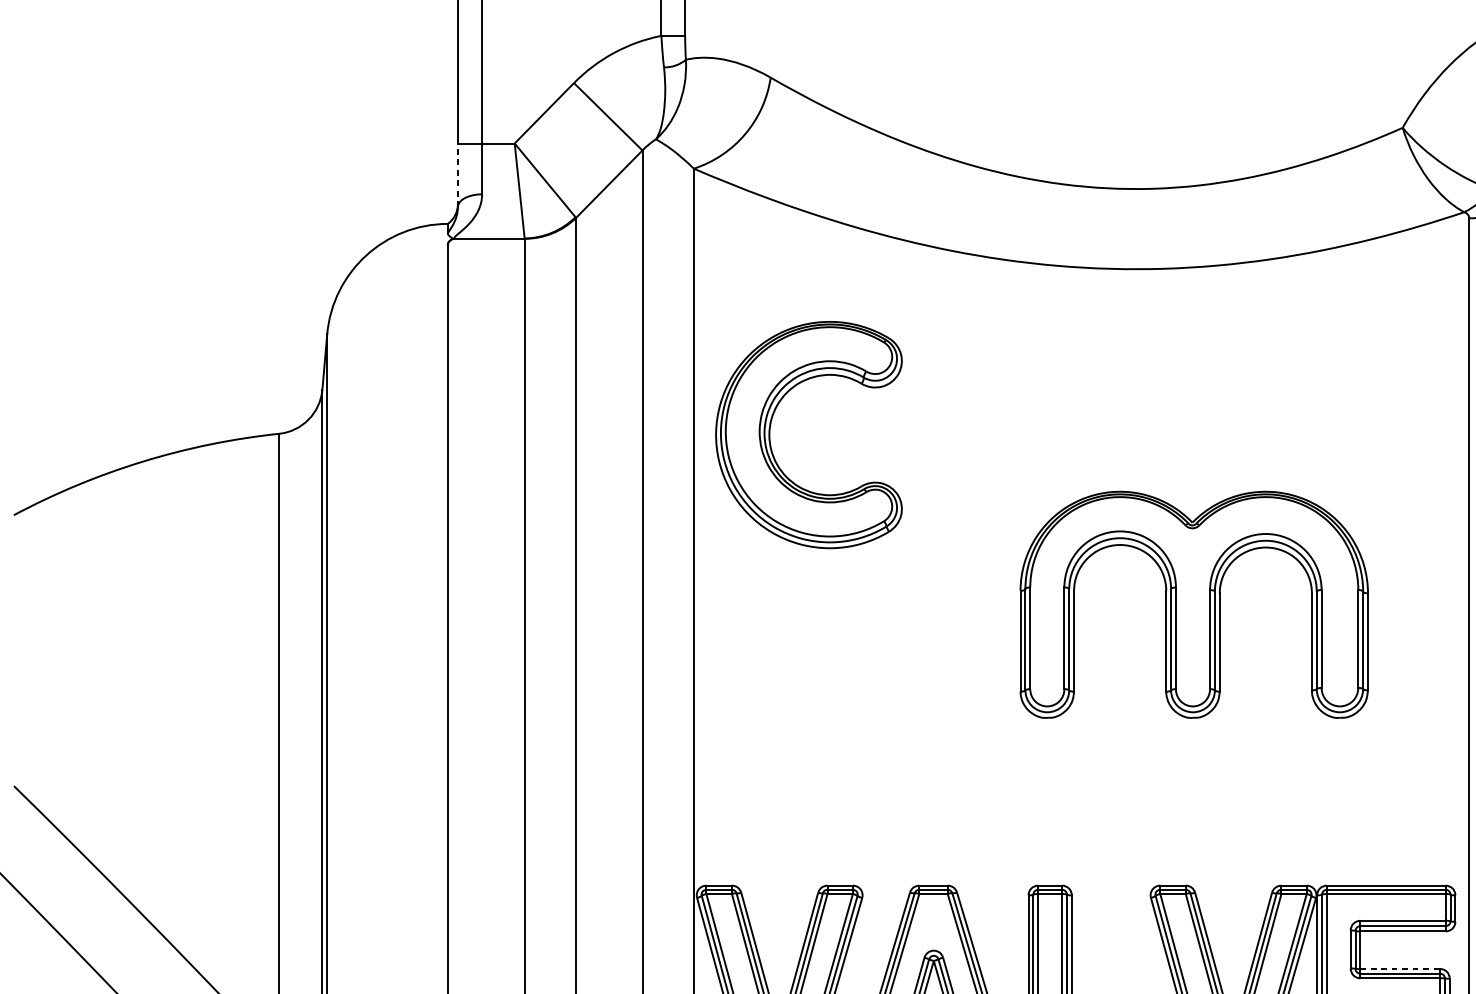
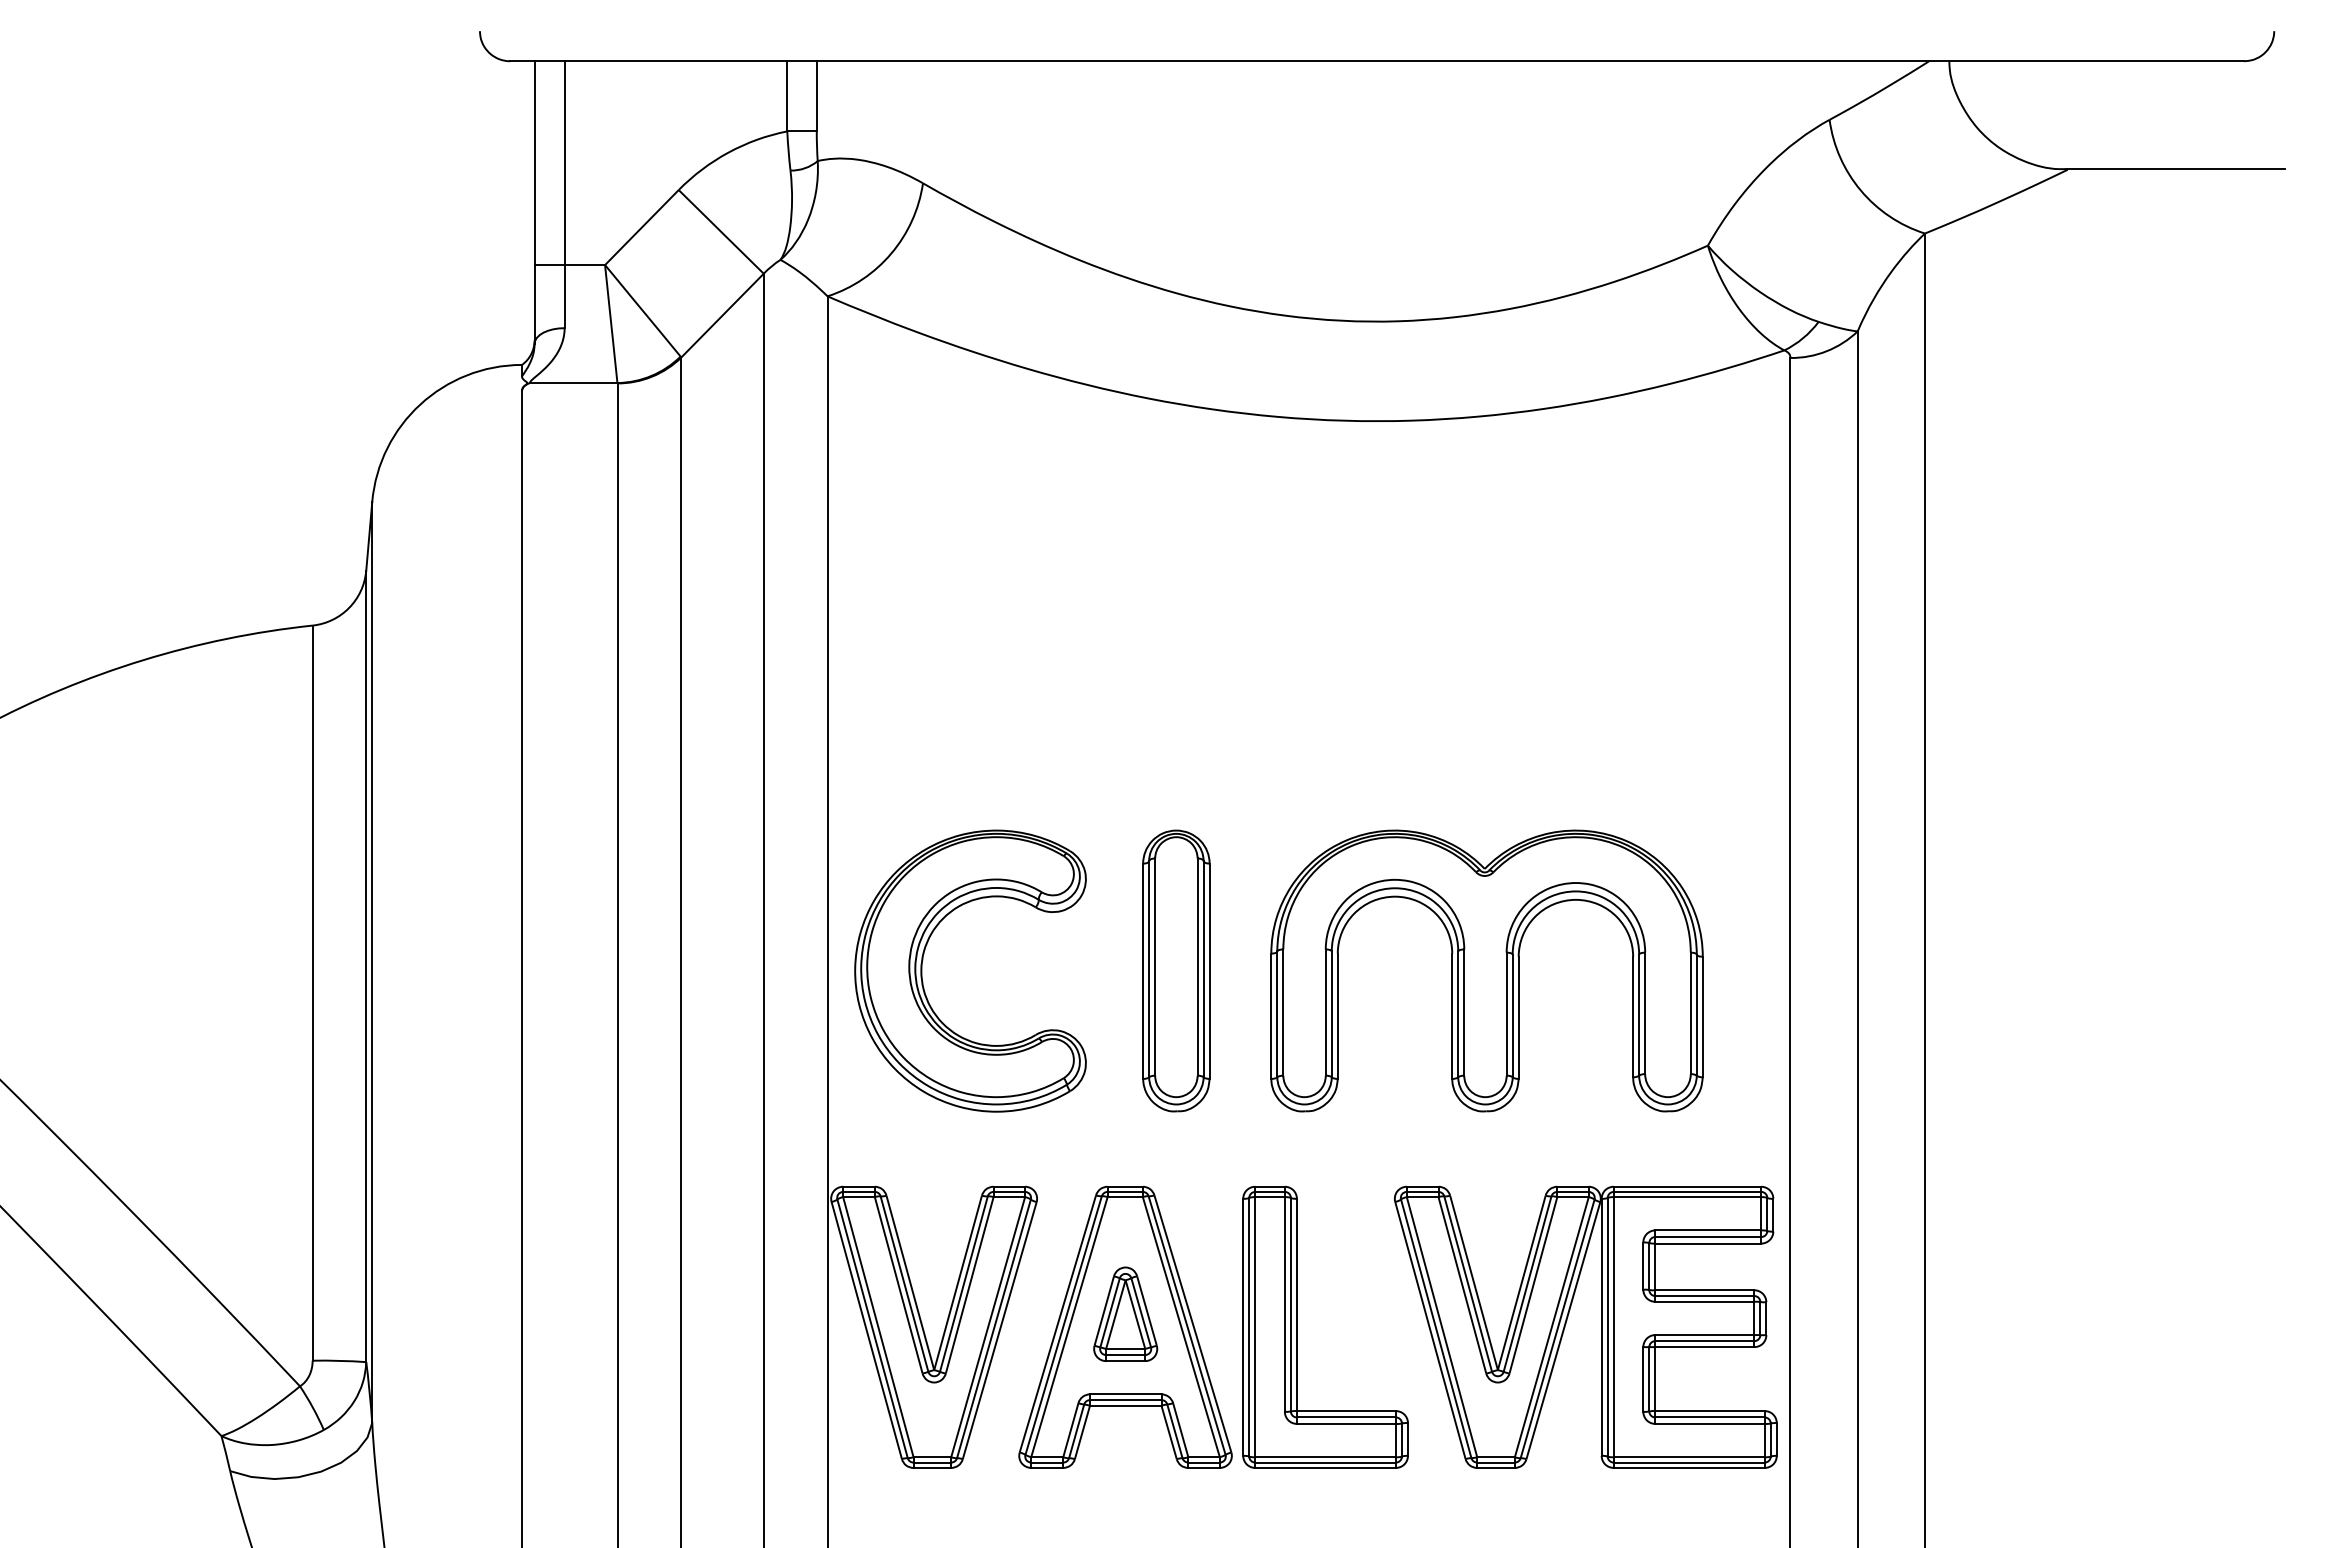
line: (457, 174) -> (534, 303), dashed -> solid
part: (770, 434) -> (922, 970), moved
part: (1193, 604) -> (1486, 970), moved
part: (974, 711) -> (1176, 970), added
line: (1400, 969) -> (1705, 1290), dashed -> solid

